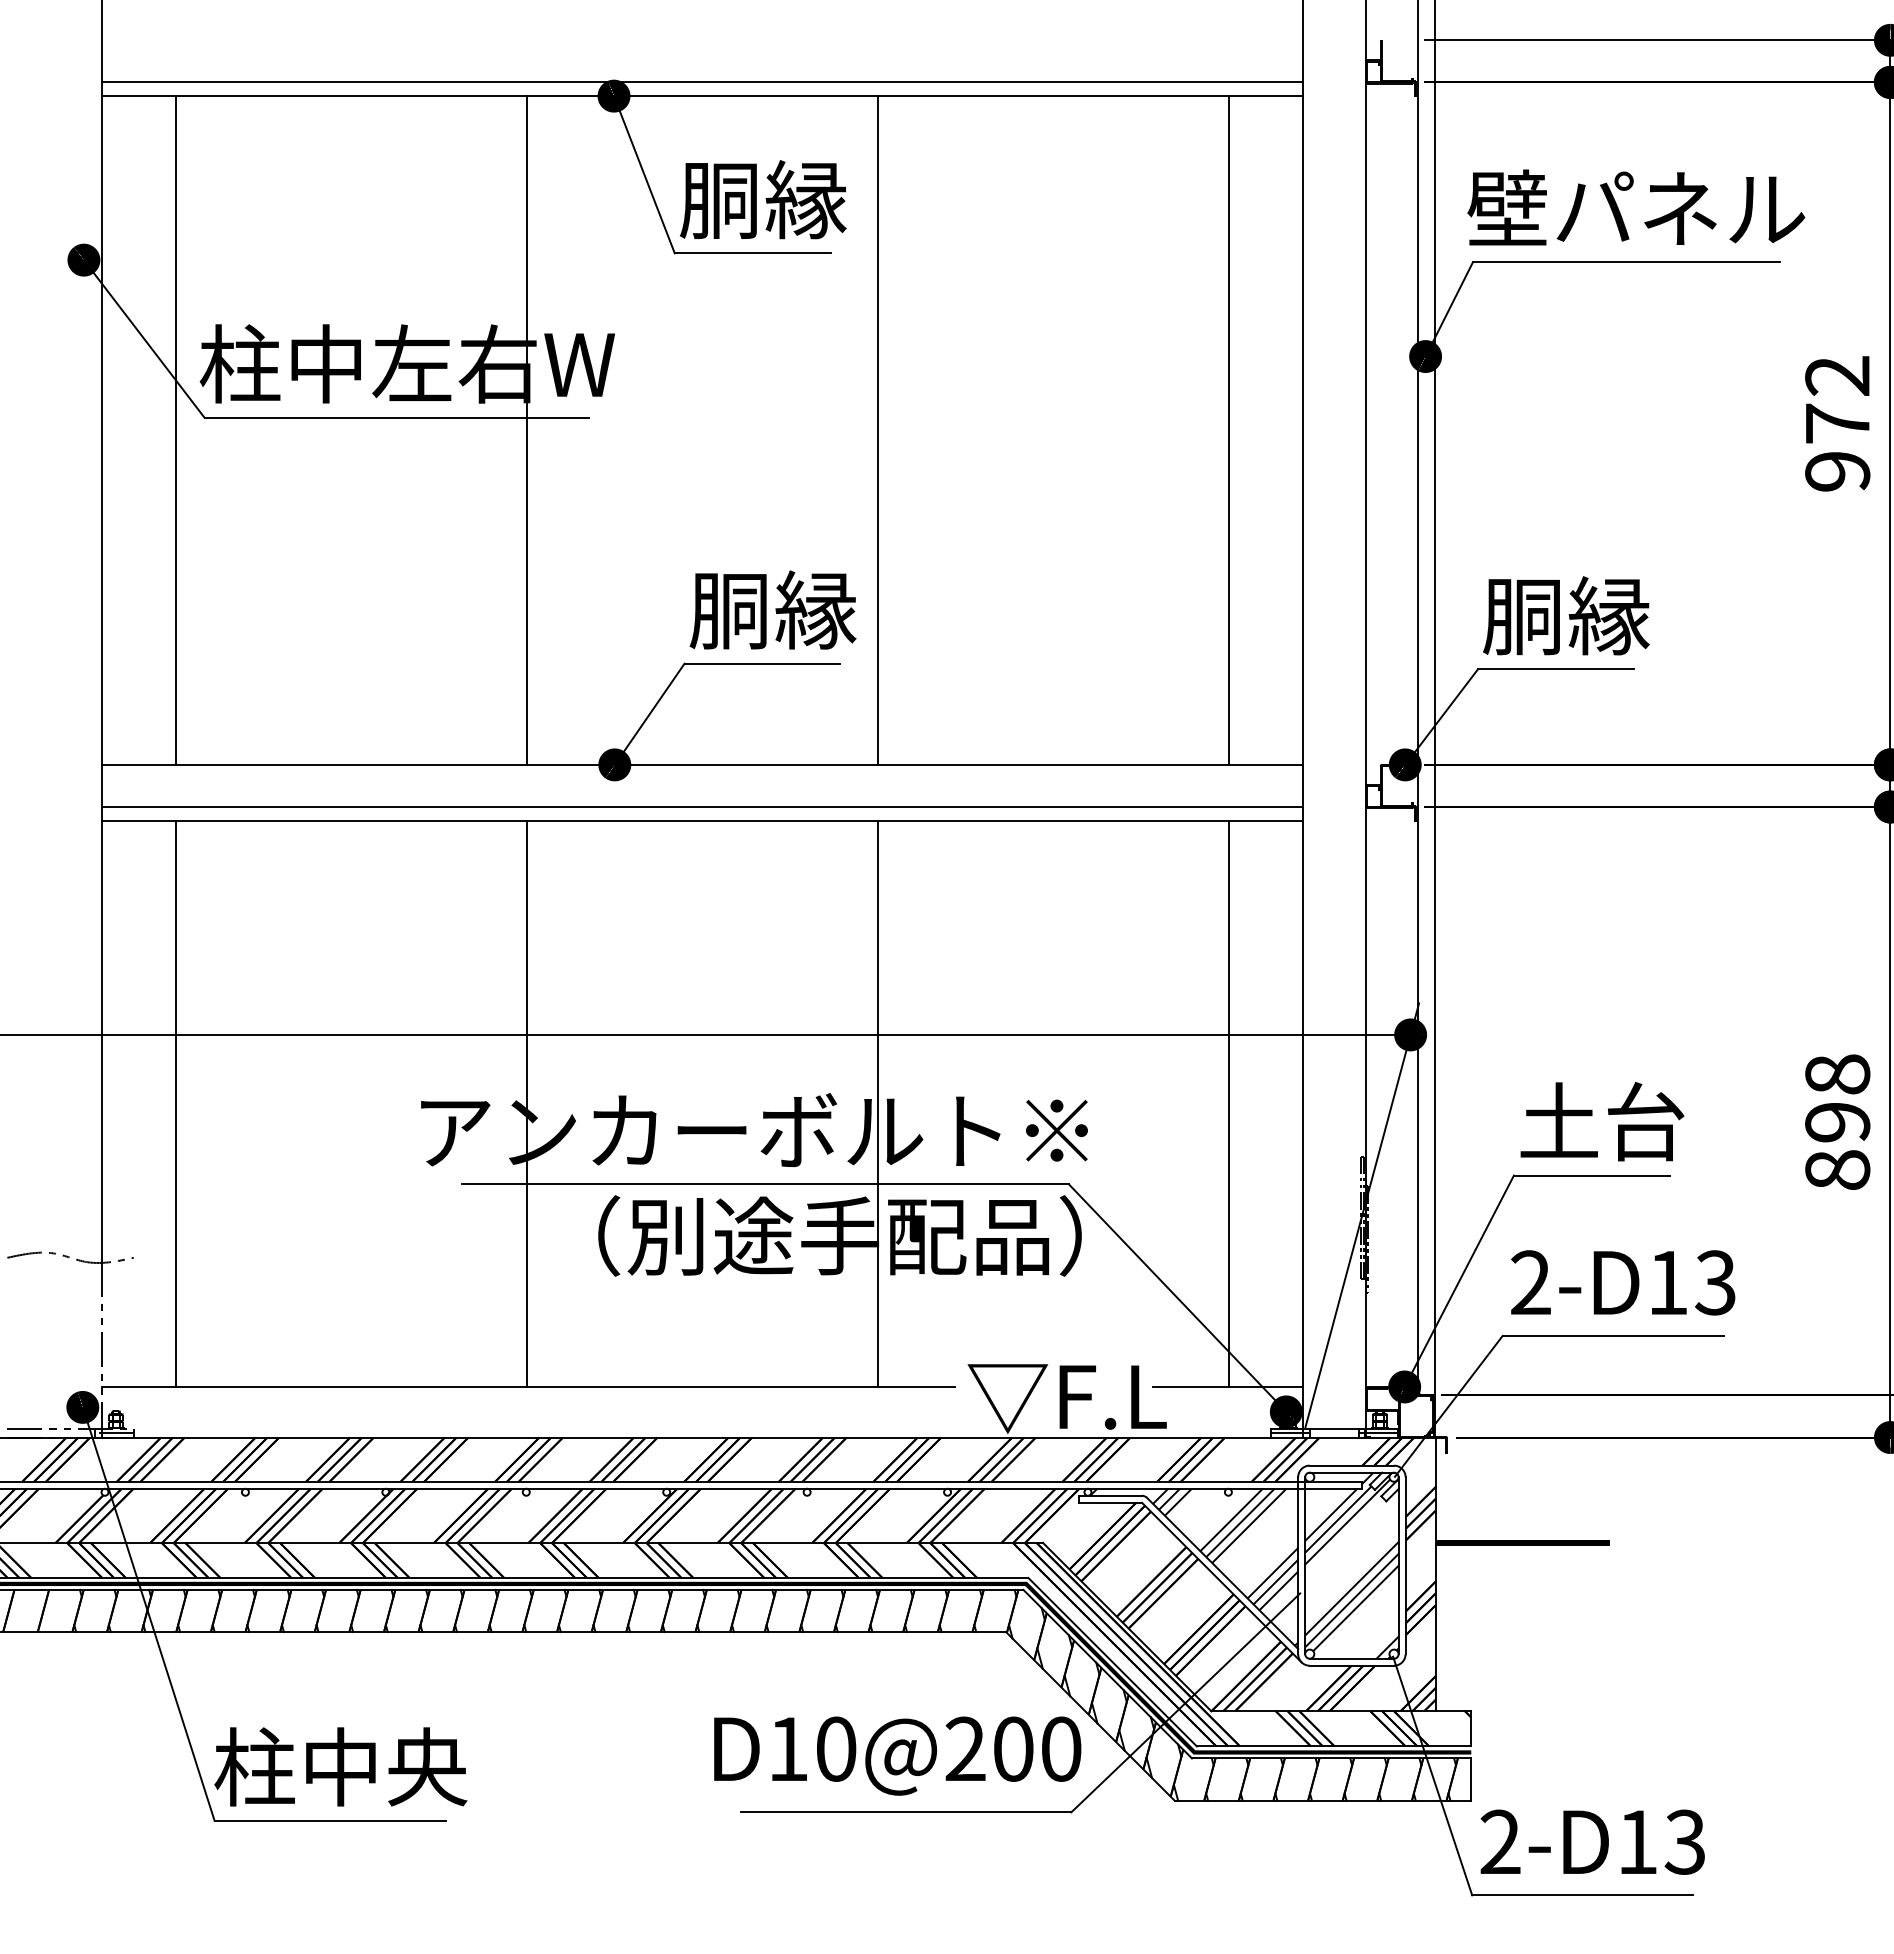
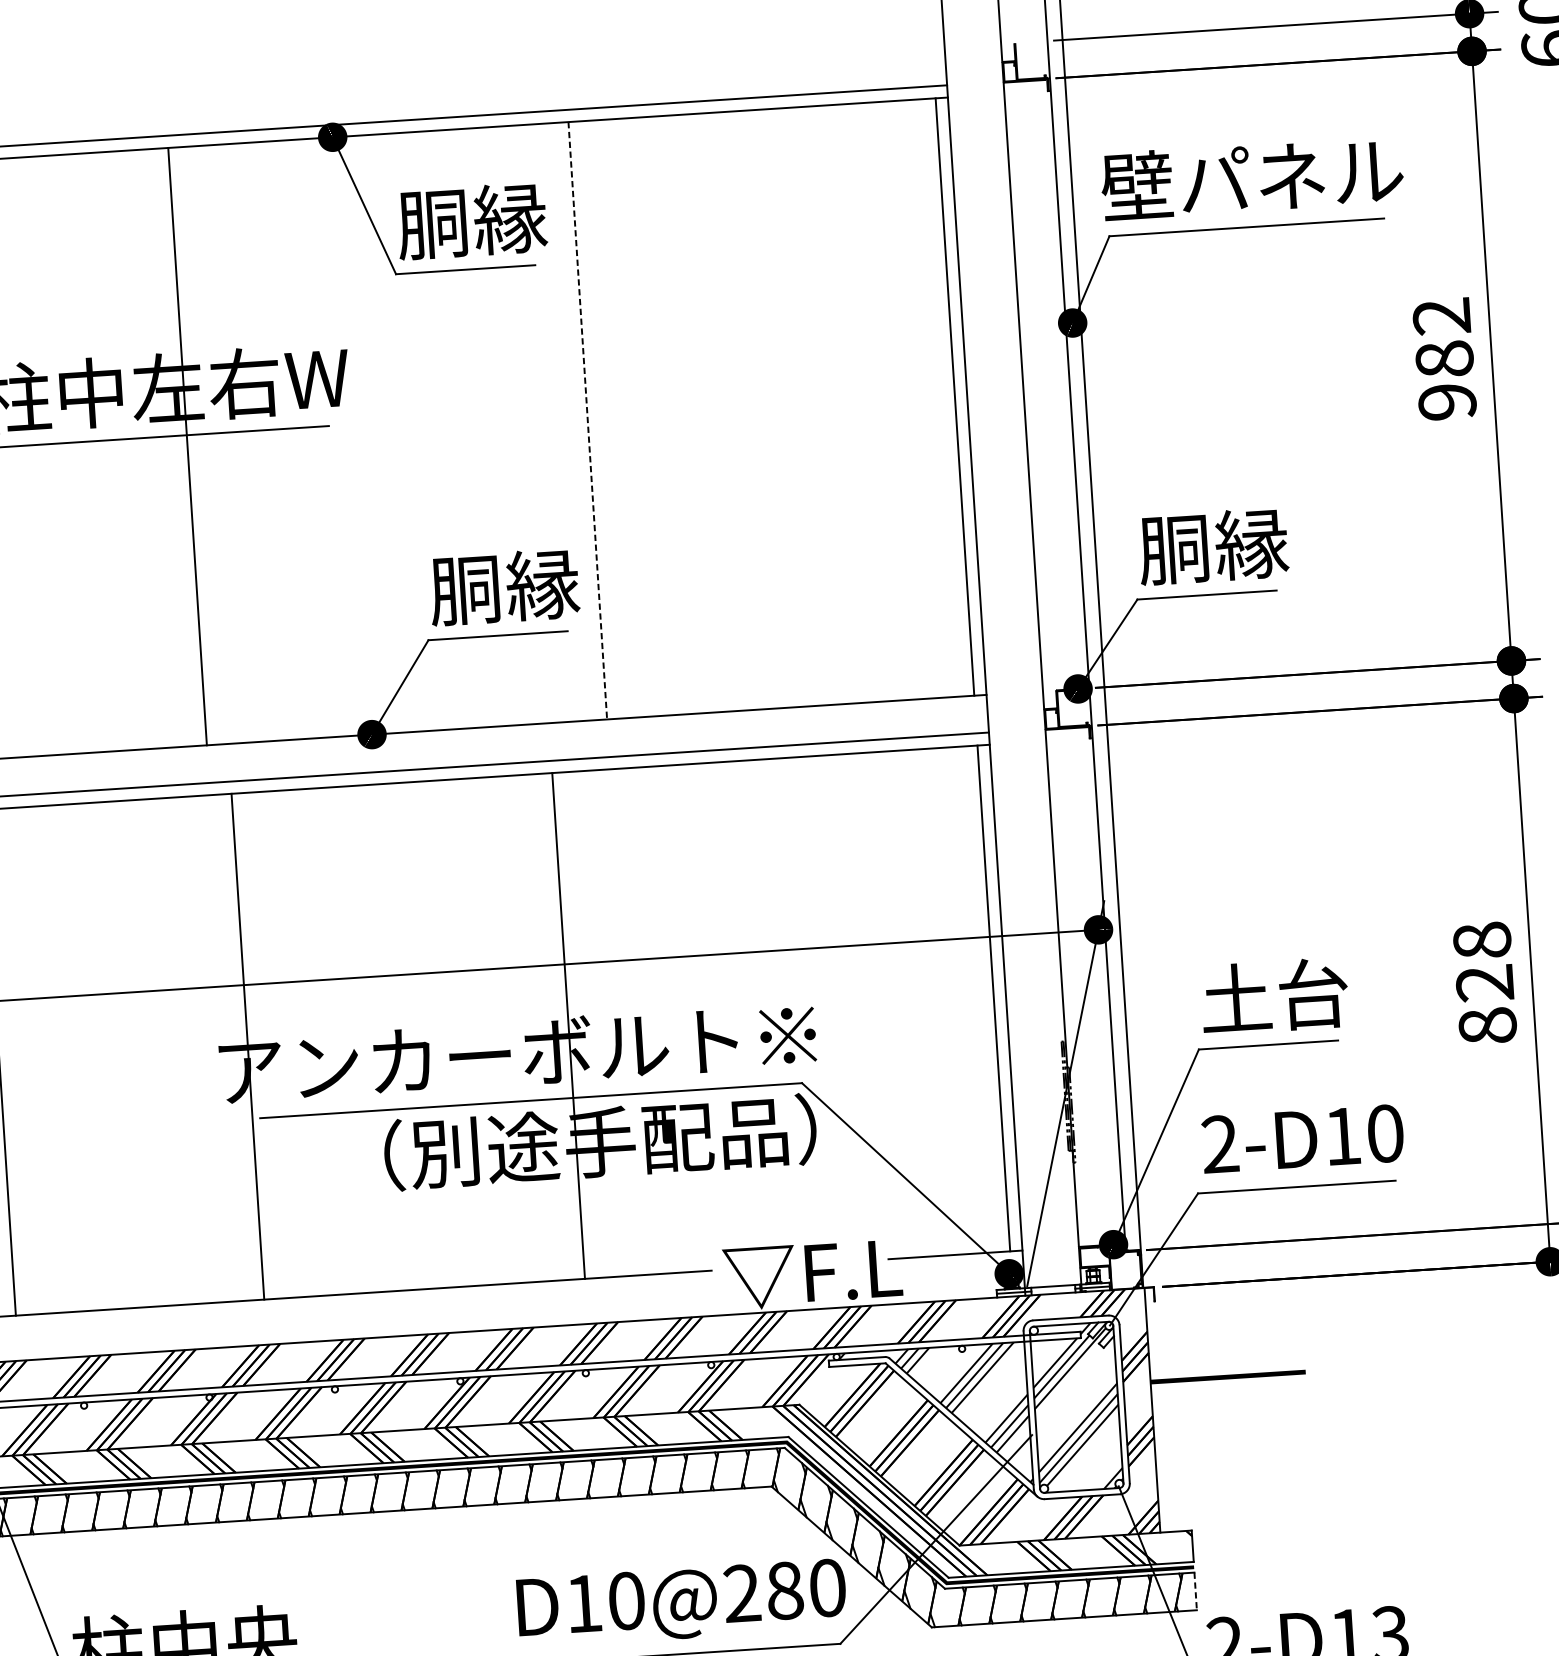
text: (1837, 423) -> (1444, 359), 972 -> 982
line: (526, 430) -> (187, 446), moved
line: (1229, 430) -> (955, 396), moved
line: (877, 431) -> (587, 421), solid -> dashed
line: (526, 1103) -> (247, 1046), moved
line: (877, 1103) -> (568, 1025), moved
line: (1229, 1103) -> (994, 998), moved
text: (1837, 1122) -> (1484, 983), 898 -> 828
text: (1715, 1282) -> (1385, 1133), 2-D13 -> 2-D10
text: (1013, 1748) -> (784, 1590), D10@200 -> D10@280
line: (1471, 1779) -> (1195, 1591), solid -> dashed

